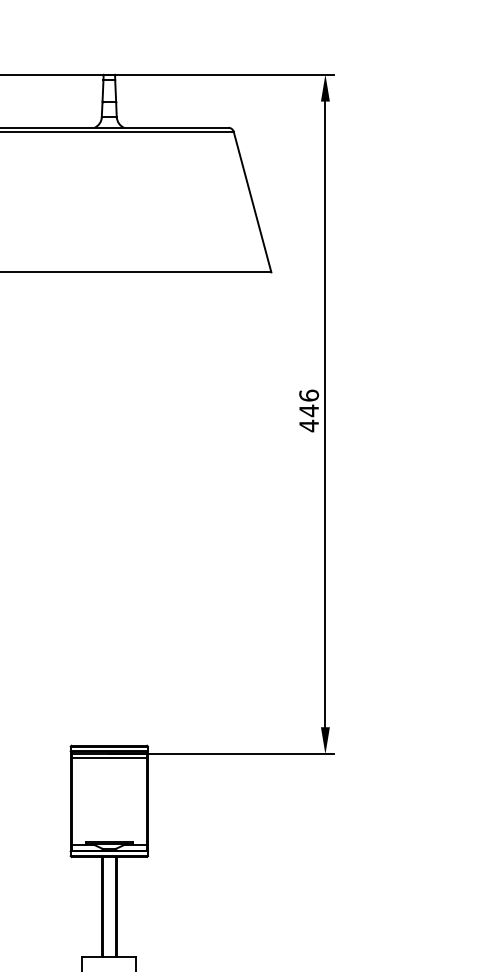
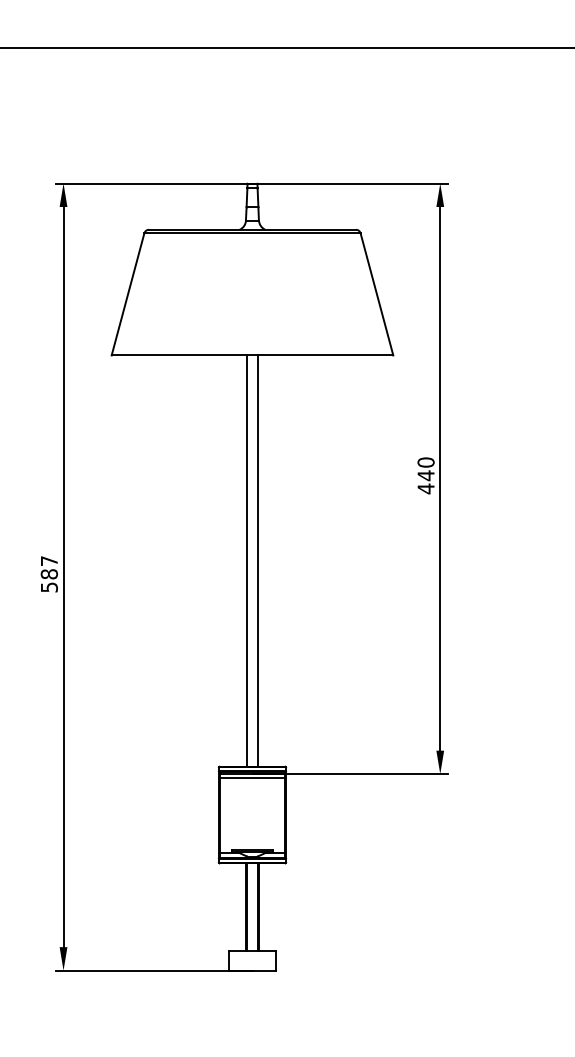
text: (308, 395) -> (425, 462), 446 -> 440
line: (103, 508) -> (247, 560), added
line: (115, 508) -> (257, 560), added

